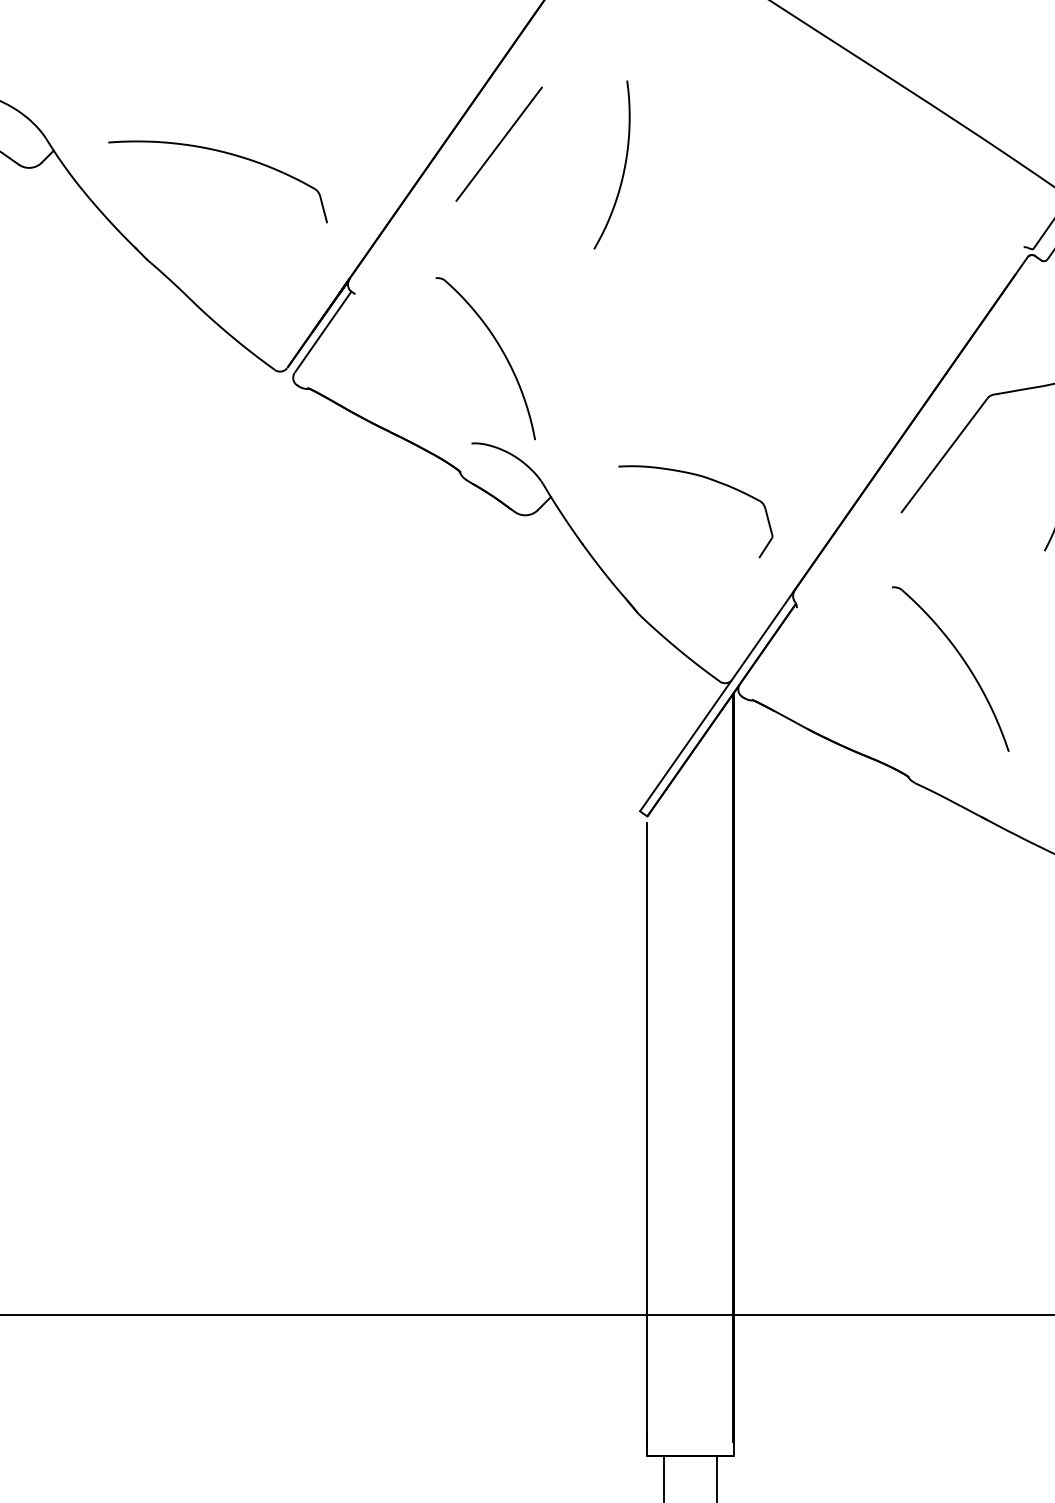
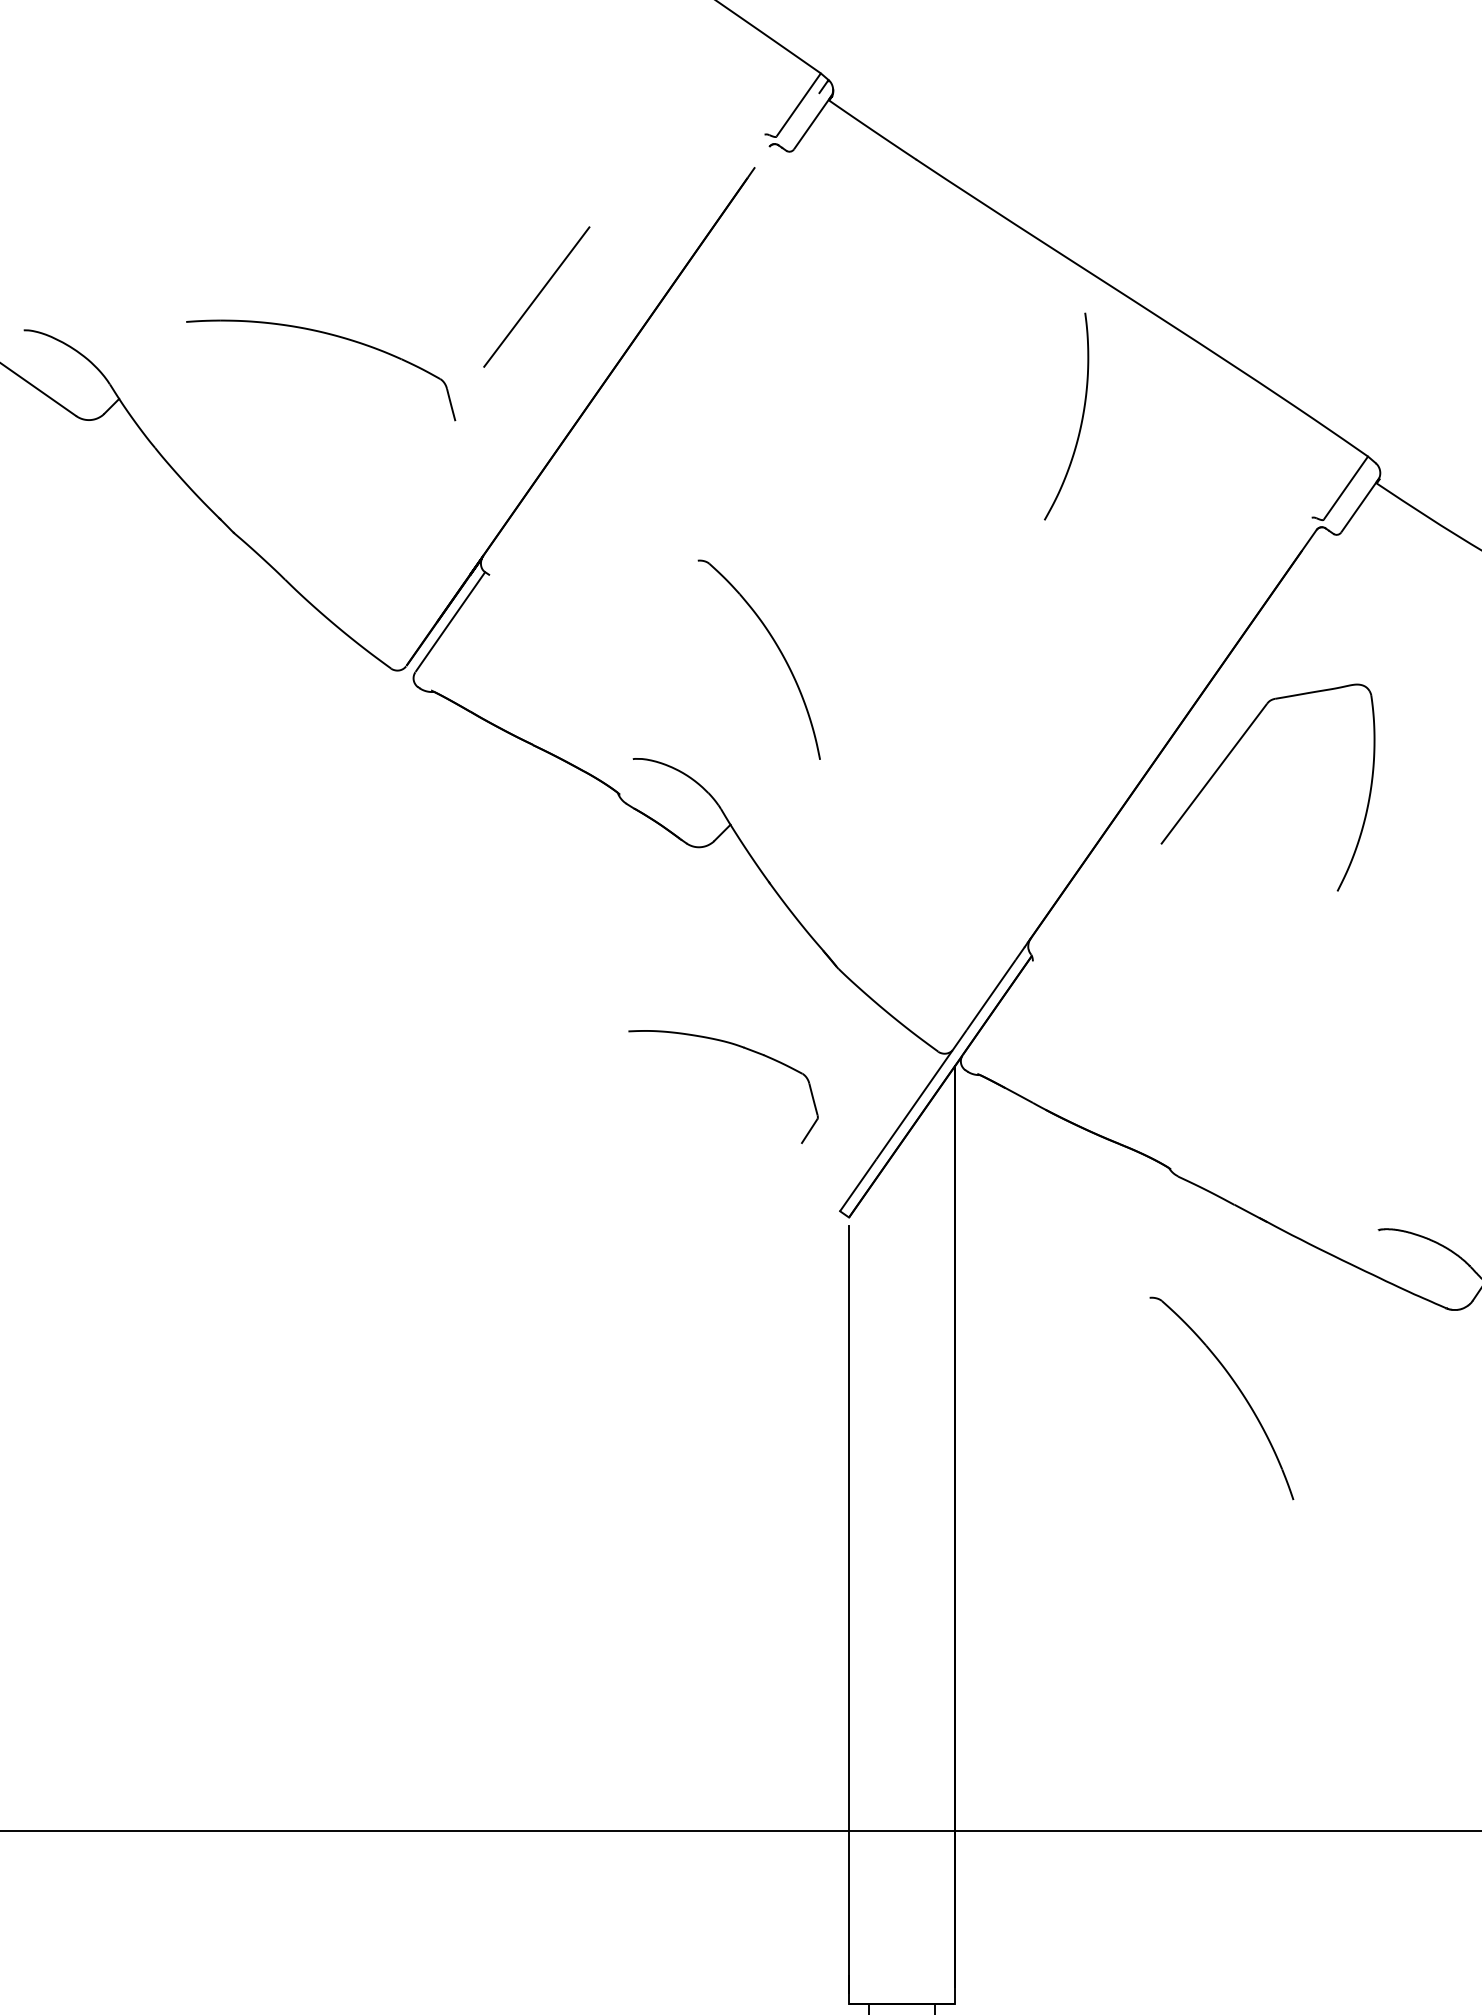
line: (498, 143) -> (536, 296), moved
part: (225, 153) -> (330, 335), moved
curve: (624, 165) -> (1081, 417), moved
part: (500, 349) -> (777, 648), moved
part: (707, 478) -> (737, 1046), moved
part: (963, 661) -> (1237, 1388), moved

